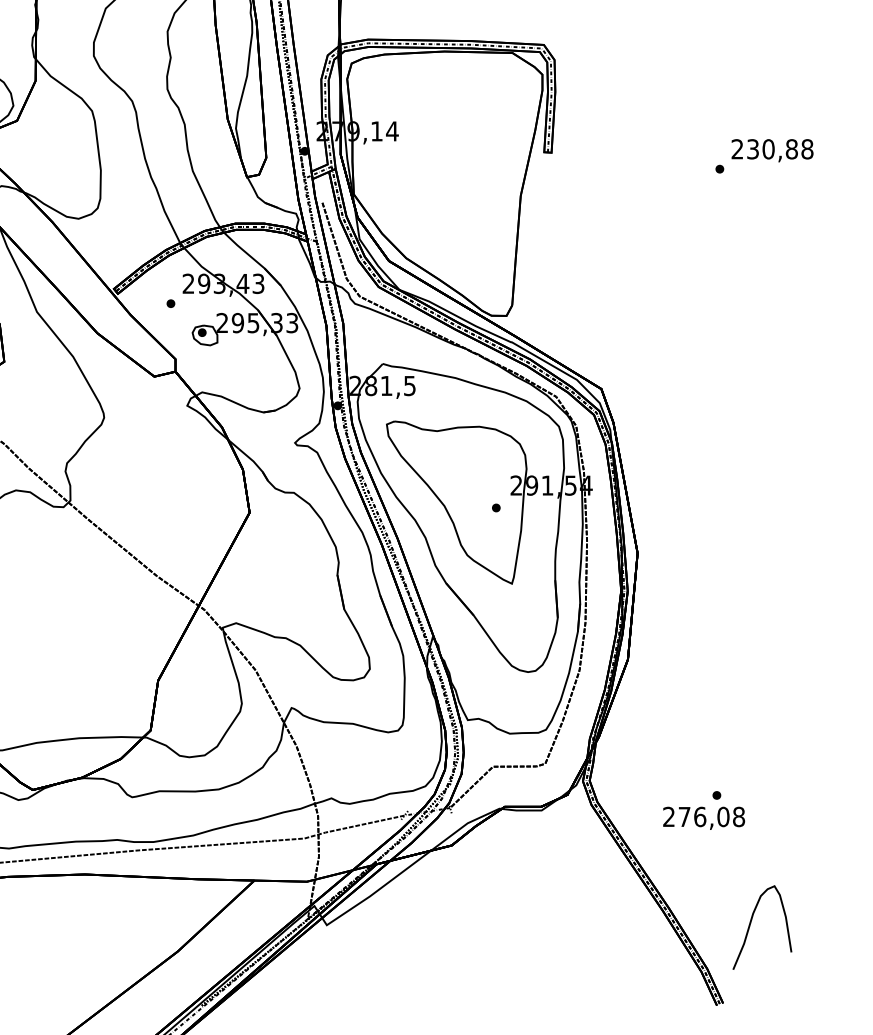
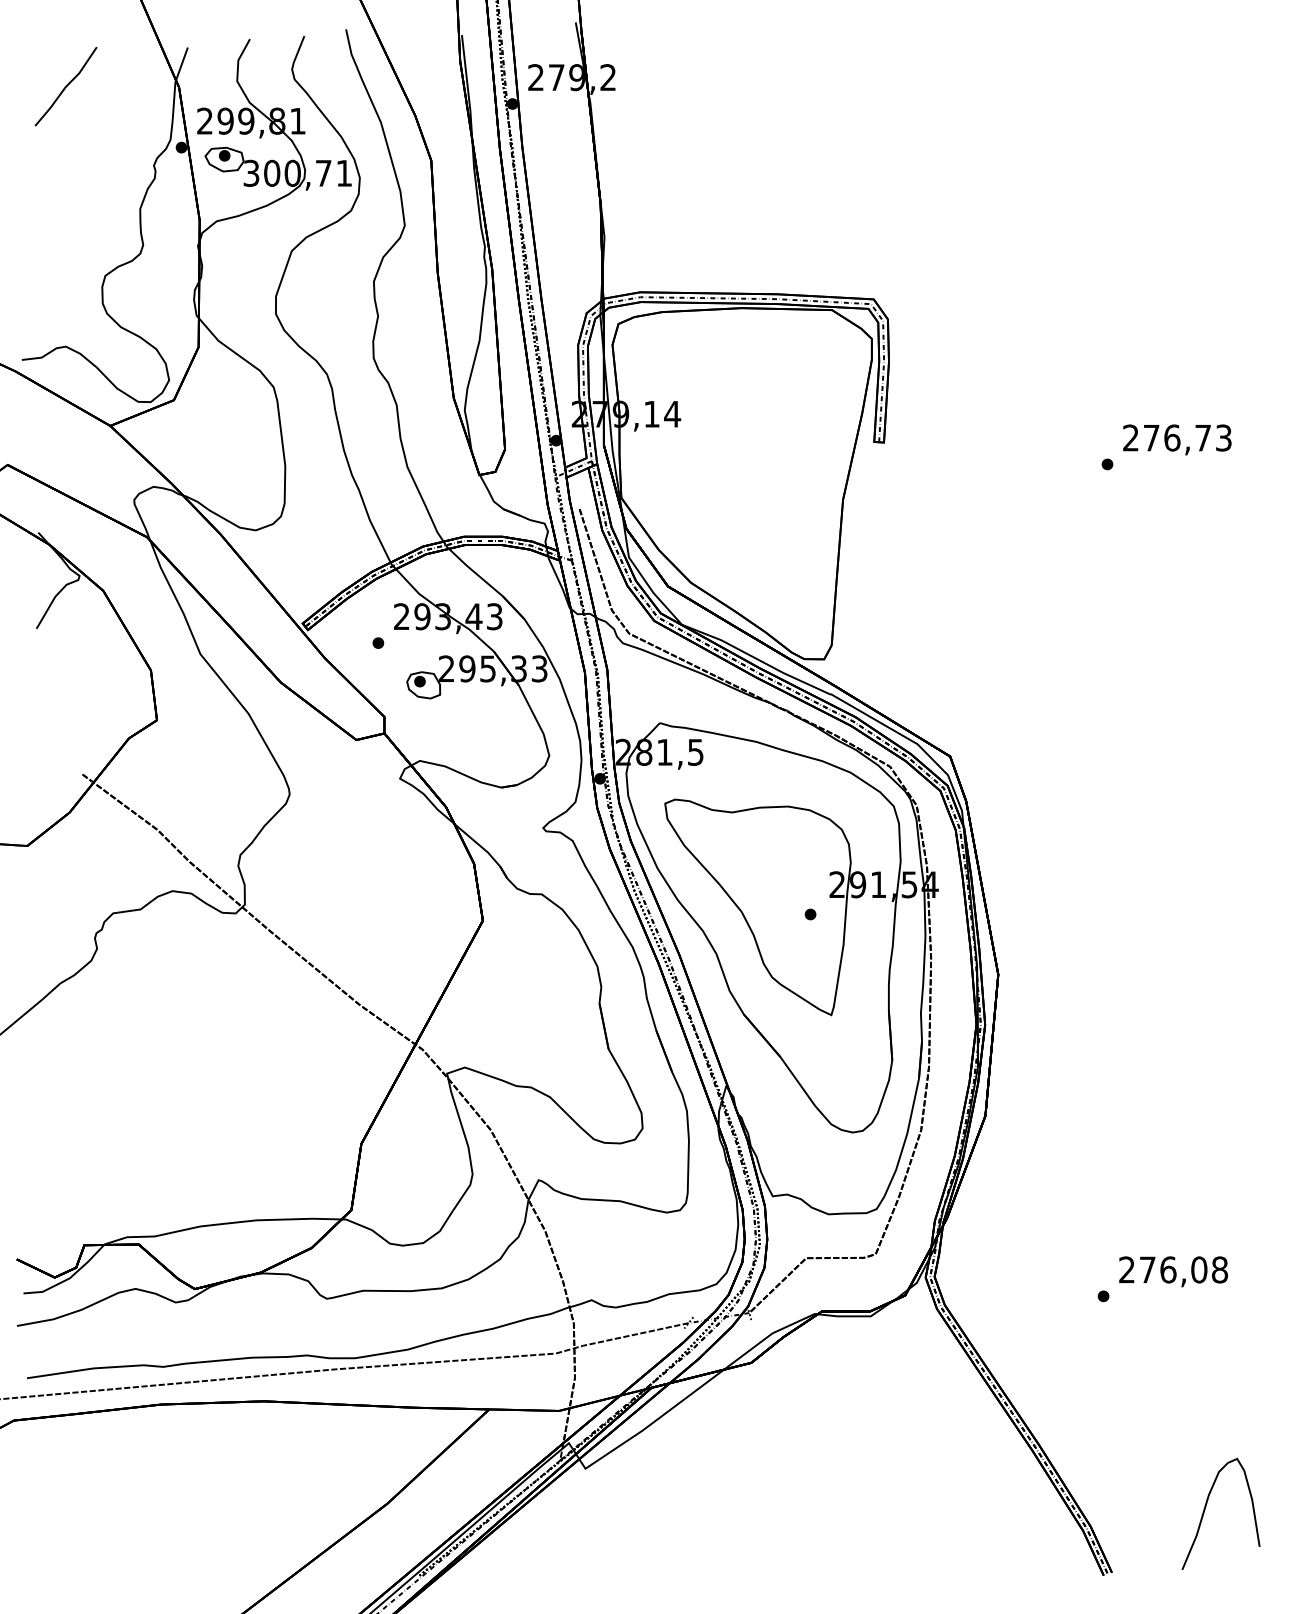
text: (780, 148) -> (1187, 437), 230,88 -> 276,73
text: (704, 818) -> (1173, 1271), moved
curve: (751, 922) -> (1206, 1507), moved

